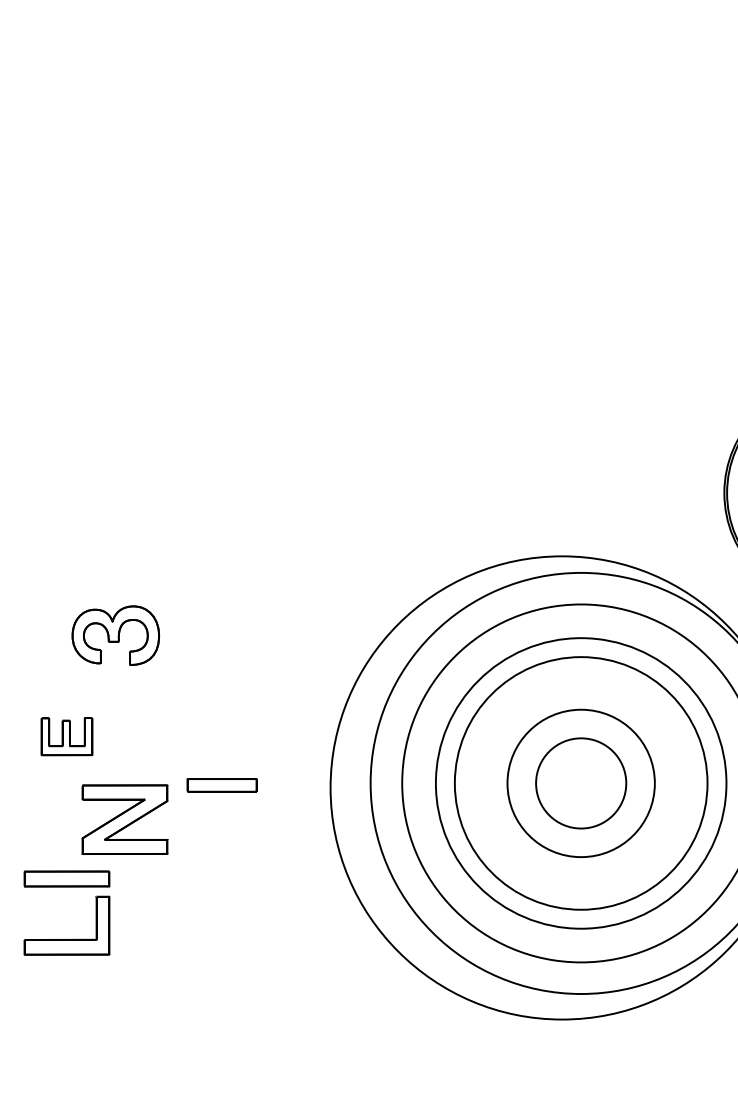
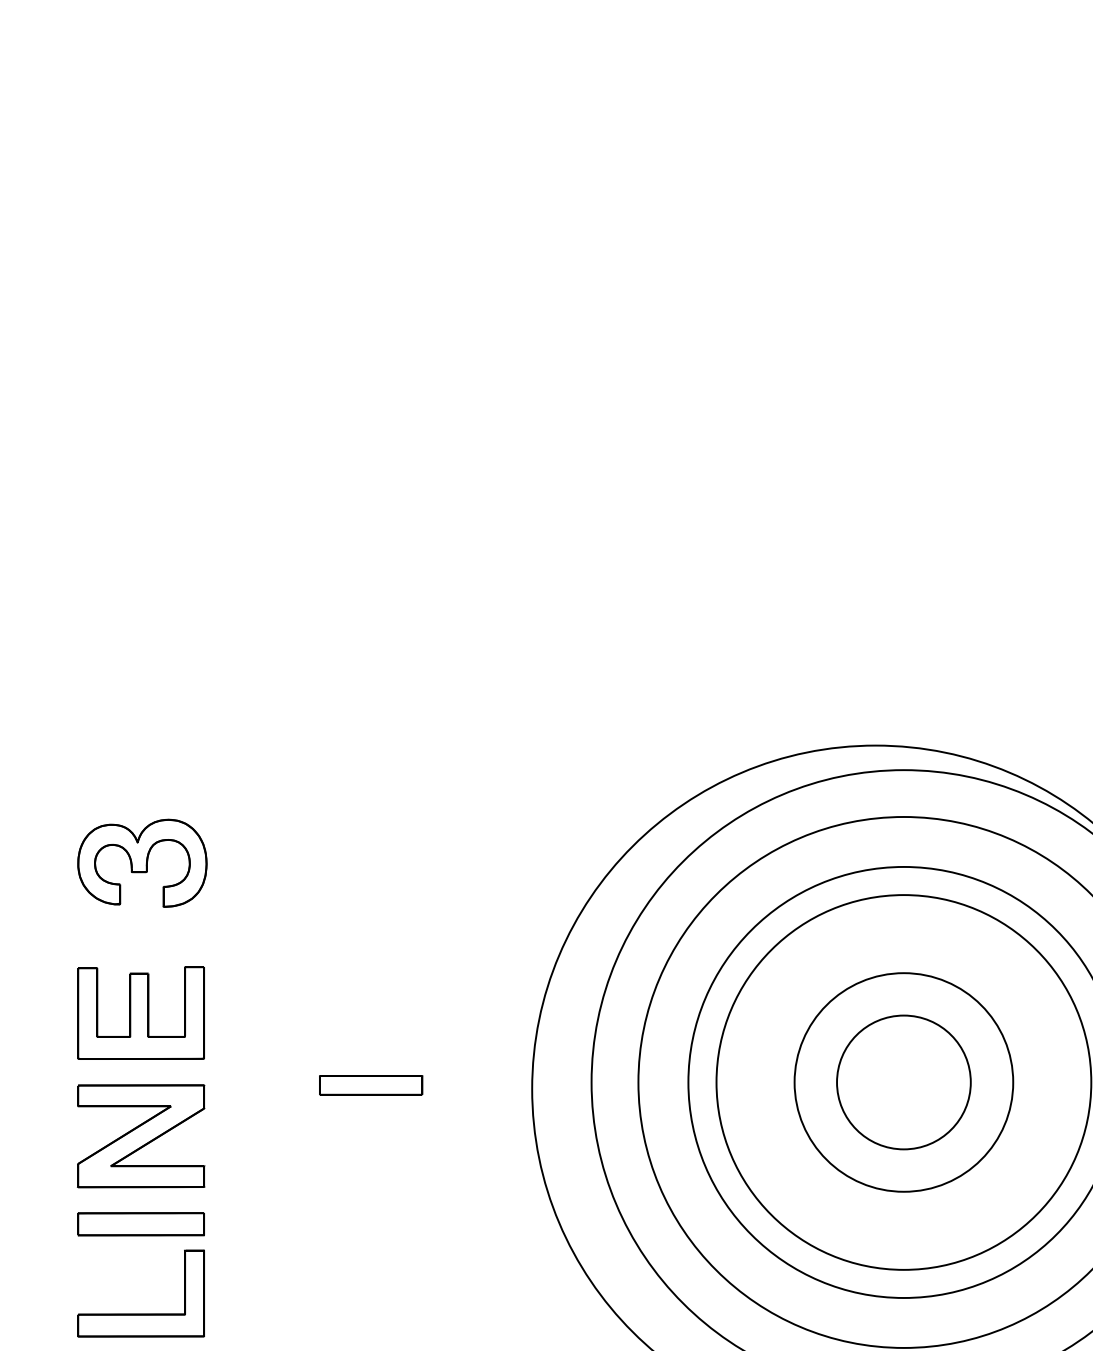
part: (115, 635) -> (141, 863), moved
part: (66, 736) -> (140, 1012), size x1.67
part: (124, 819) -> (140, 1135), moved

